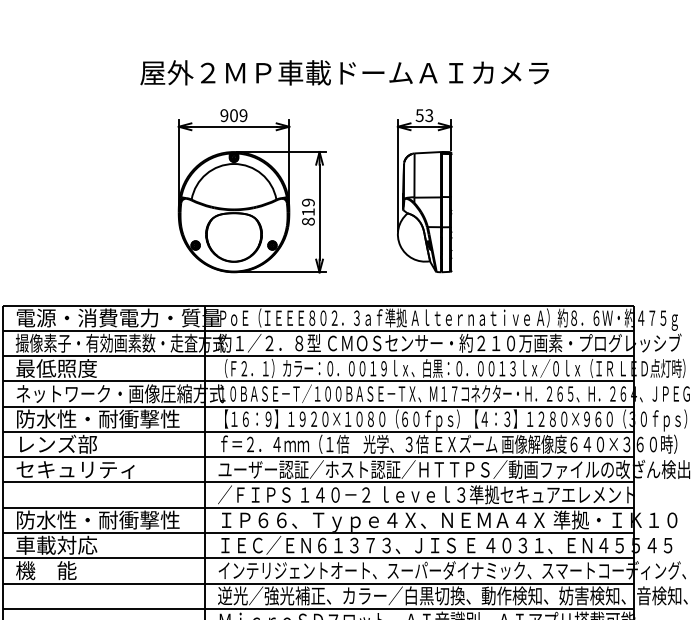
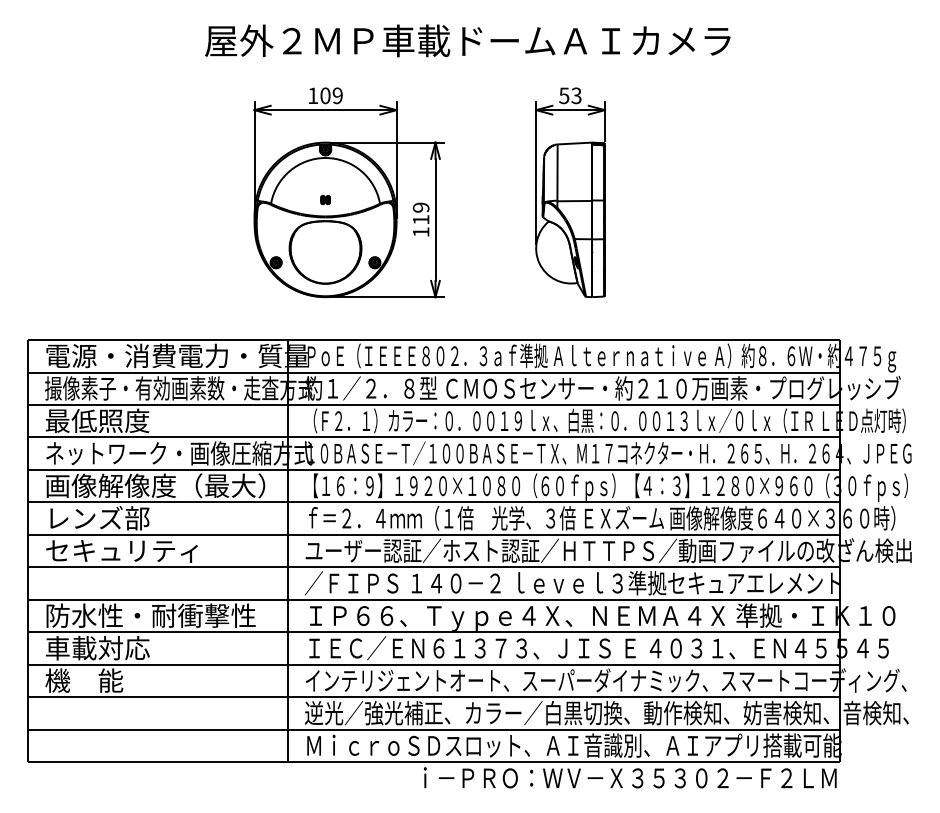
text: (224, 115) -> (313, 95), 909 -> 109
part: (233, 197) -> (325, 200), added
text: (307, 221) -> (420, 232), 819 -> 119
text: (101, 418) -> (155, 485), 防水性・耐衝撃性 -> 画像解像度（最大）

